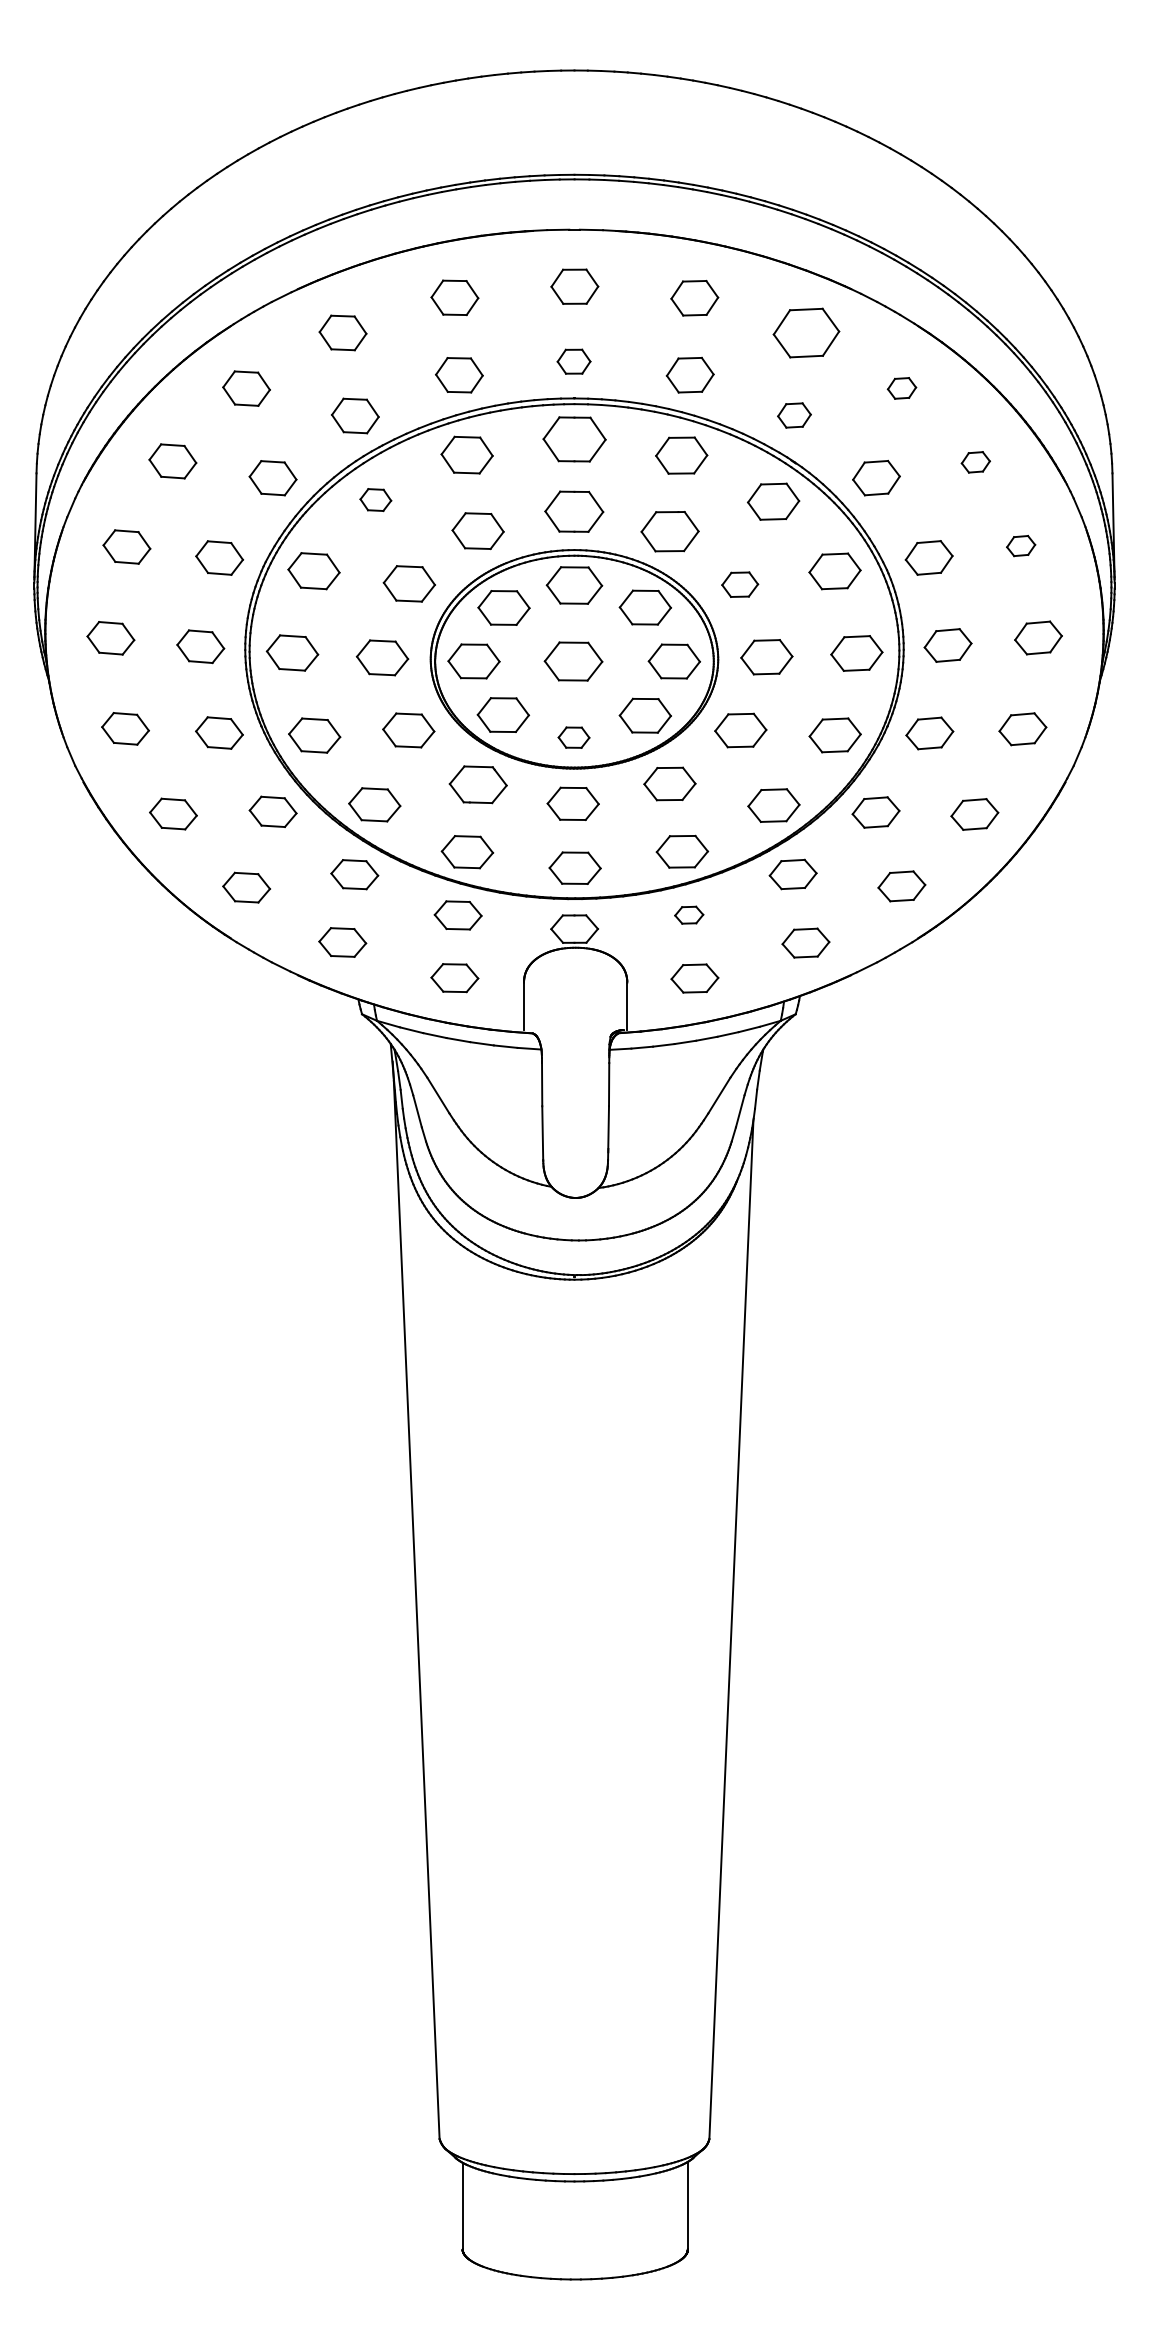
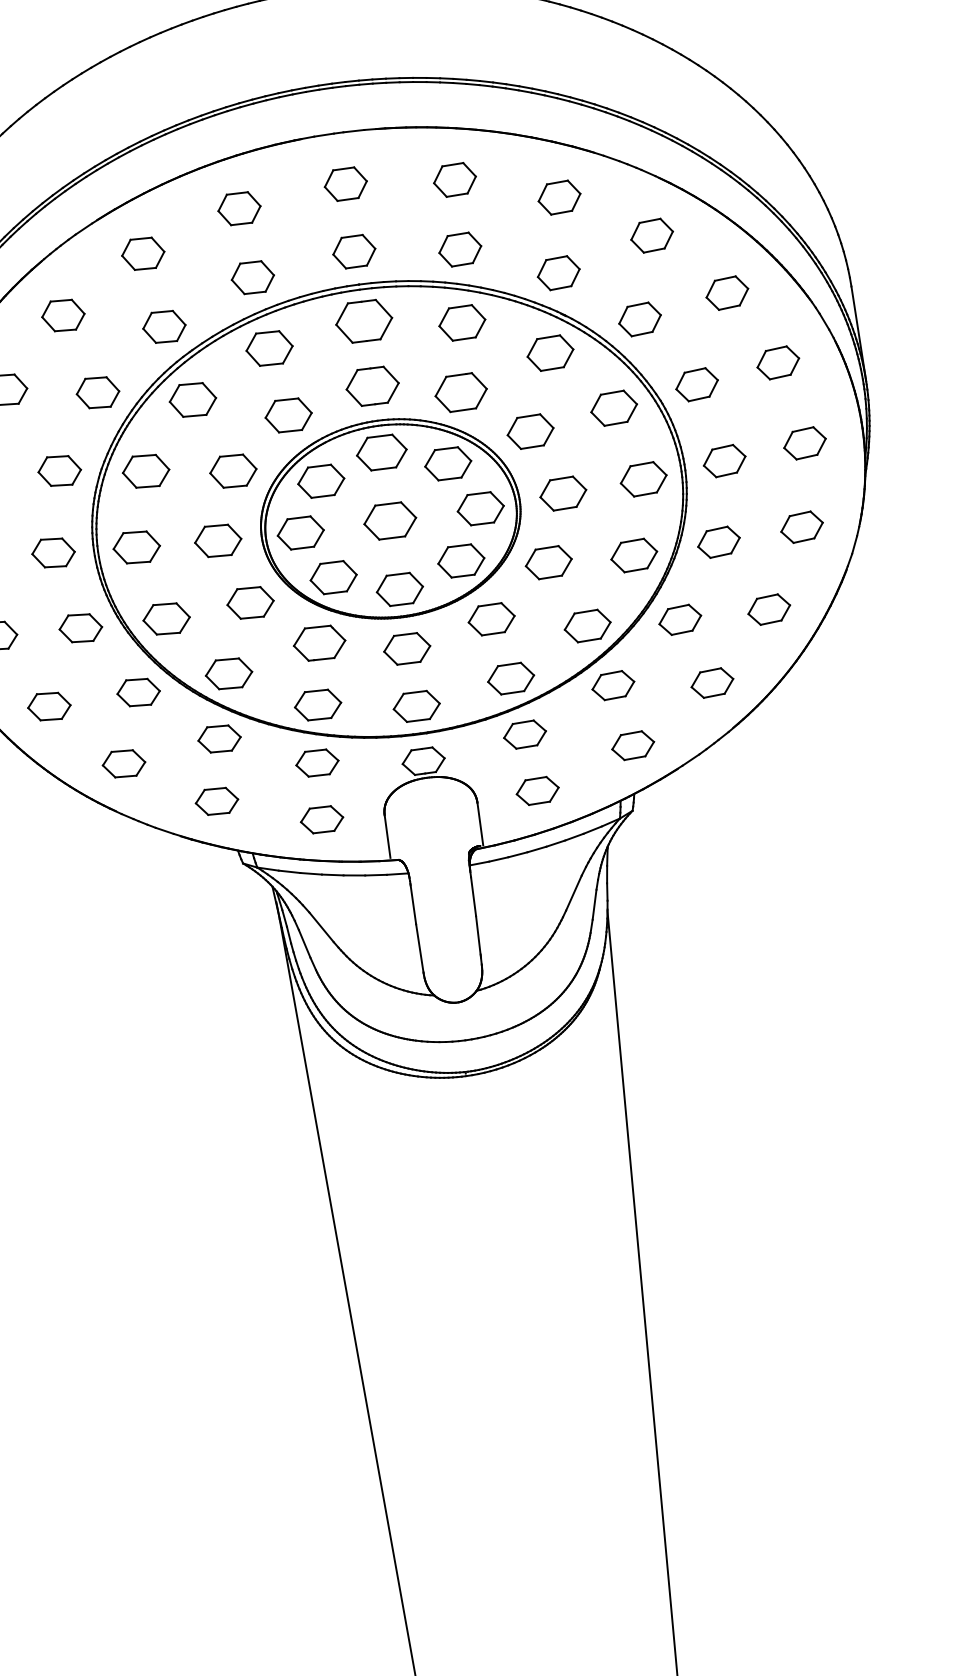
part: (806, 332) -> (559, 197), size x0.71
part: (573, 361) -> (353, 251), size x1.43
part: (901, 388) -> (651, 235), size x1.67
part: (794, 415) -> (558, 273), size x1.43
part: (975, 462) -> (727, 293), size x1.67
part: (375, 499) -> (192, 399), size x1.67
part: (1020, 545) -> (777, 362), size x1.67
part: (739, 584) -> (529, 431), size x1.43
part: (573, 737) -> (399, 589), size x1.67
part: (688, 915) -> (524, 735), size x1.67

